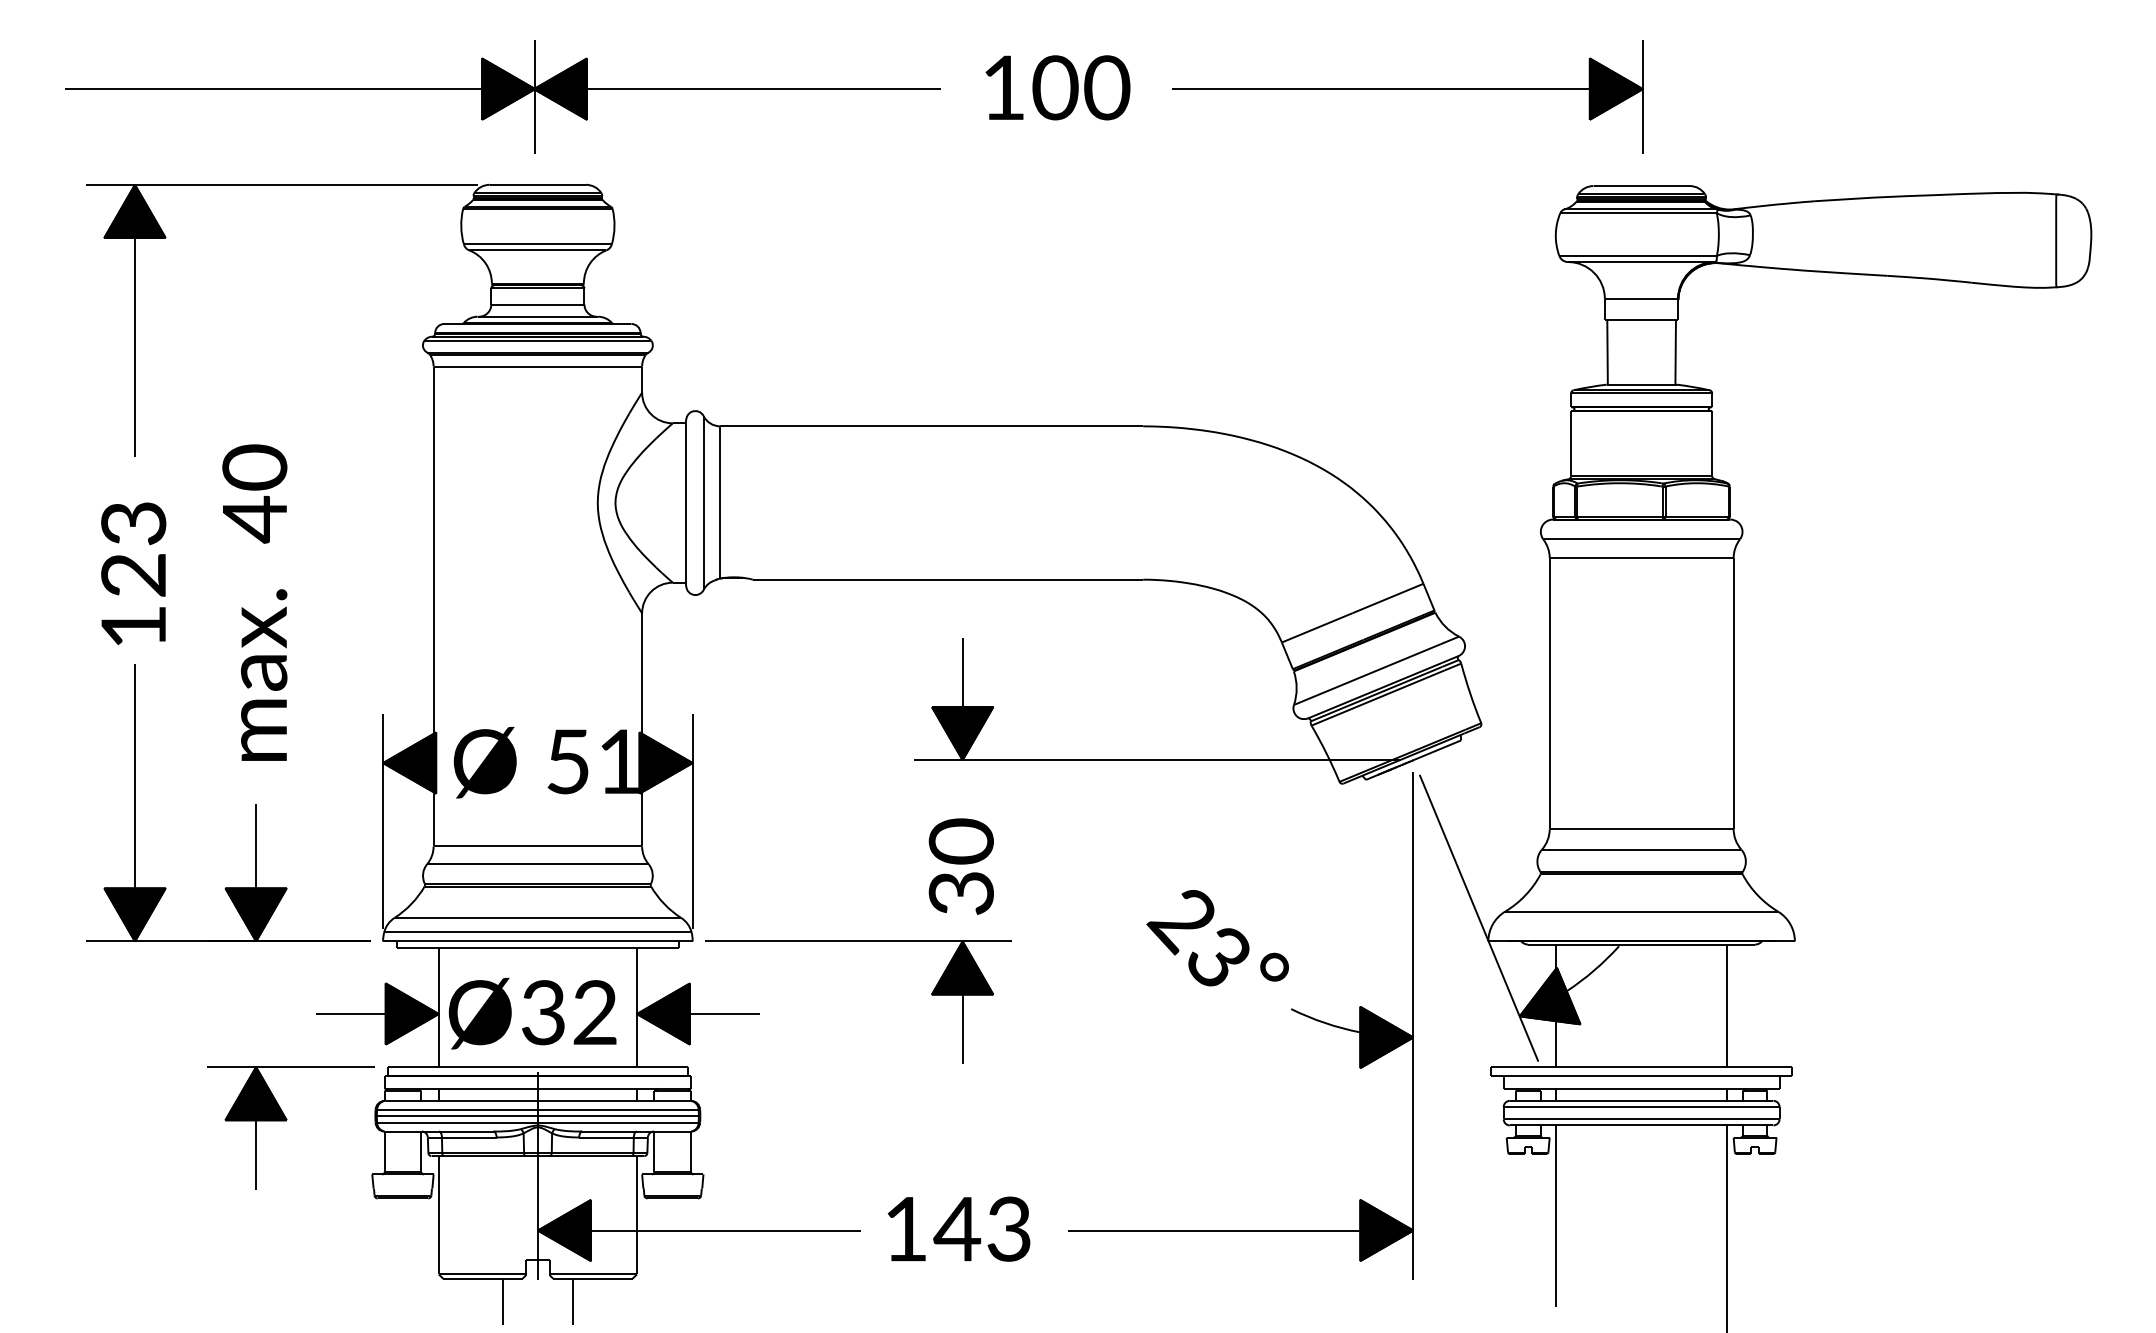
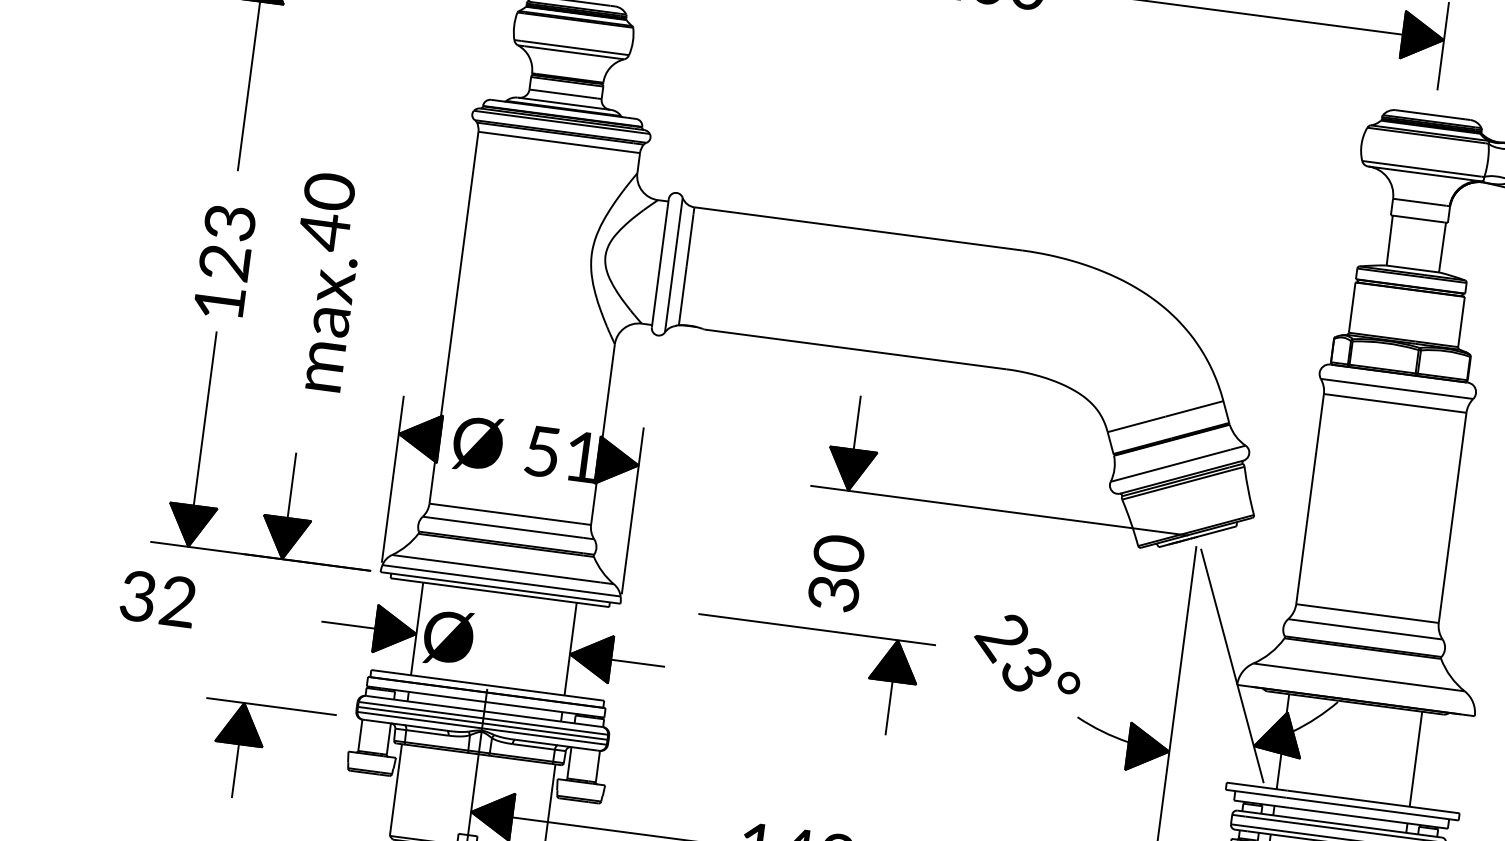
text: (264, 674) -> (331, 323), moved
part: (858, 941) -> (817, 629), moved
text: (569, 1012) -> (158, 598), moved
part: (286, 1121) -> (262, 748), moved

